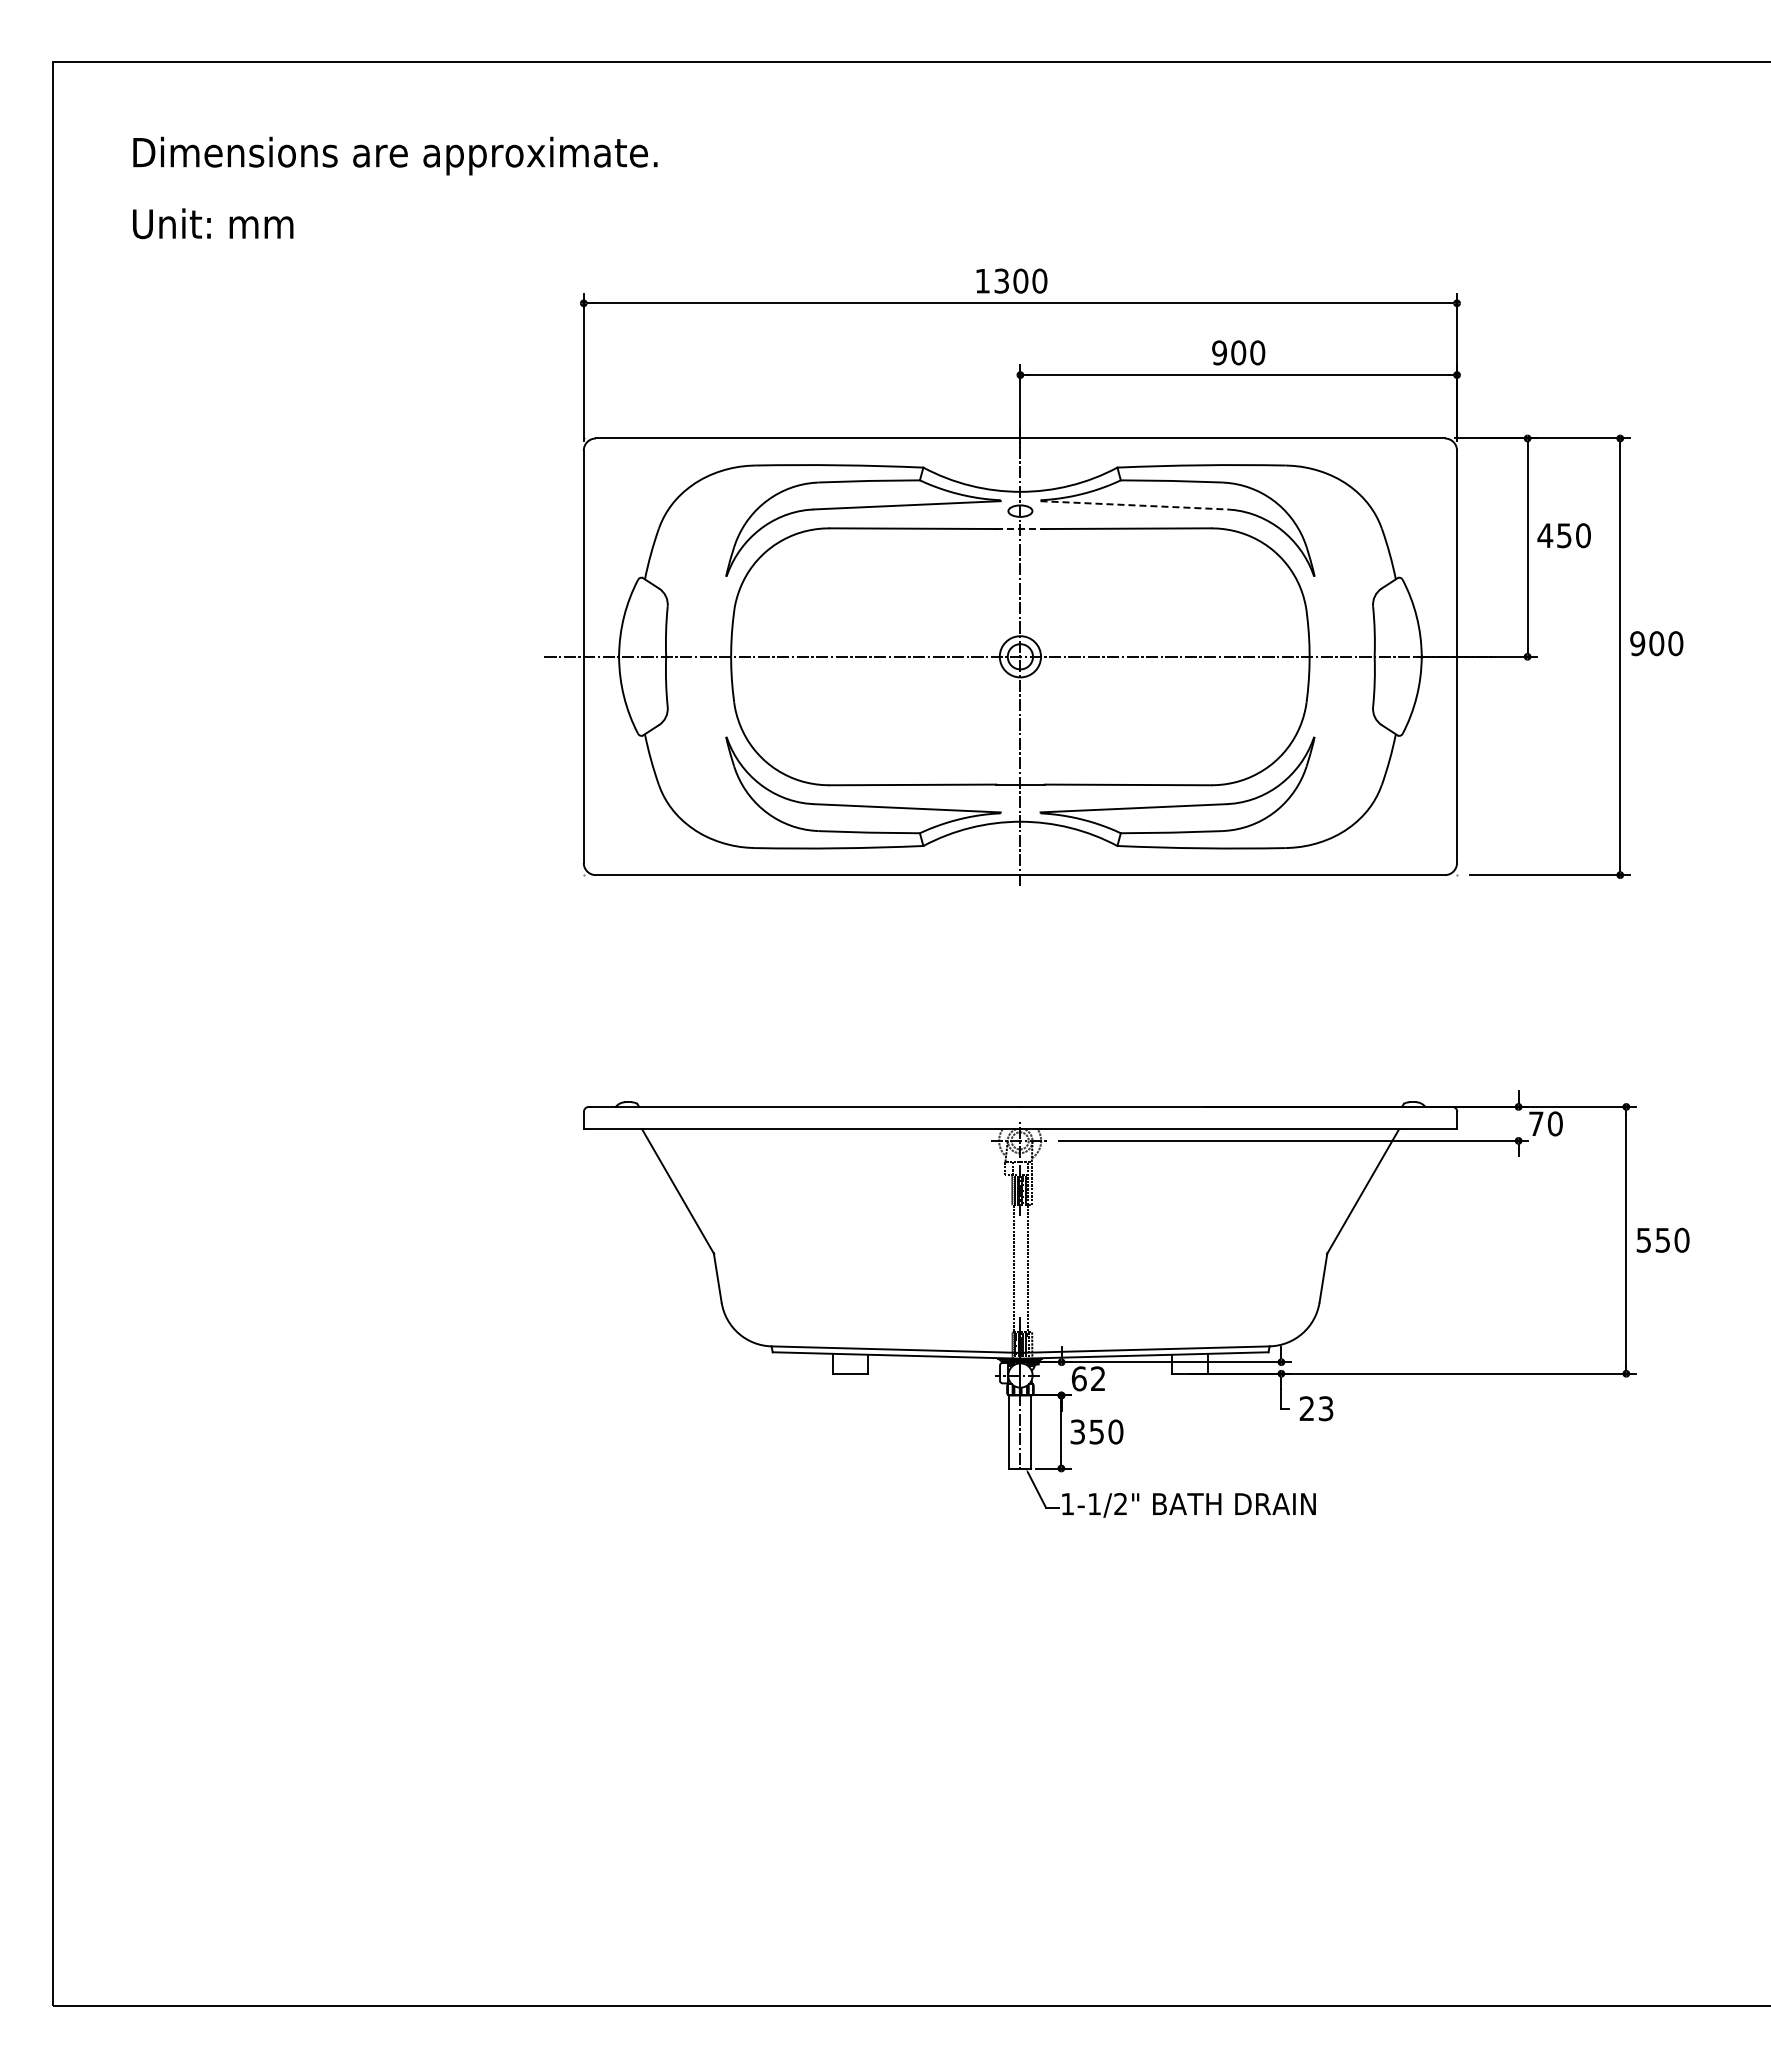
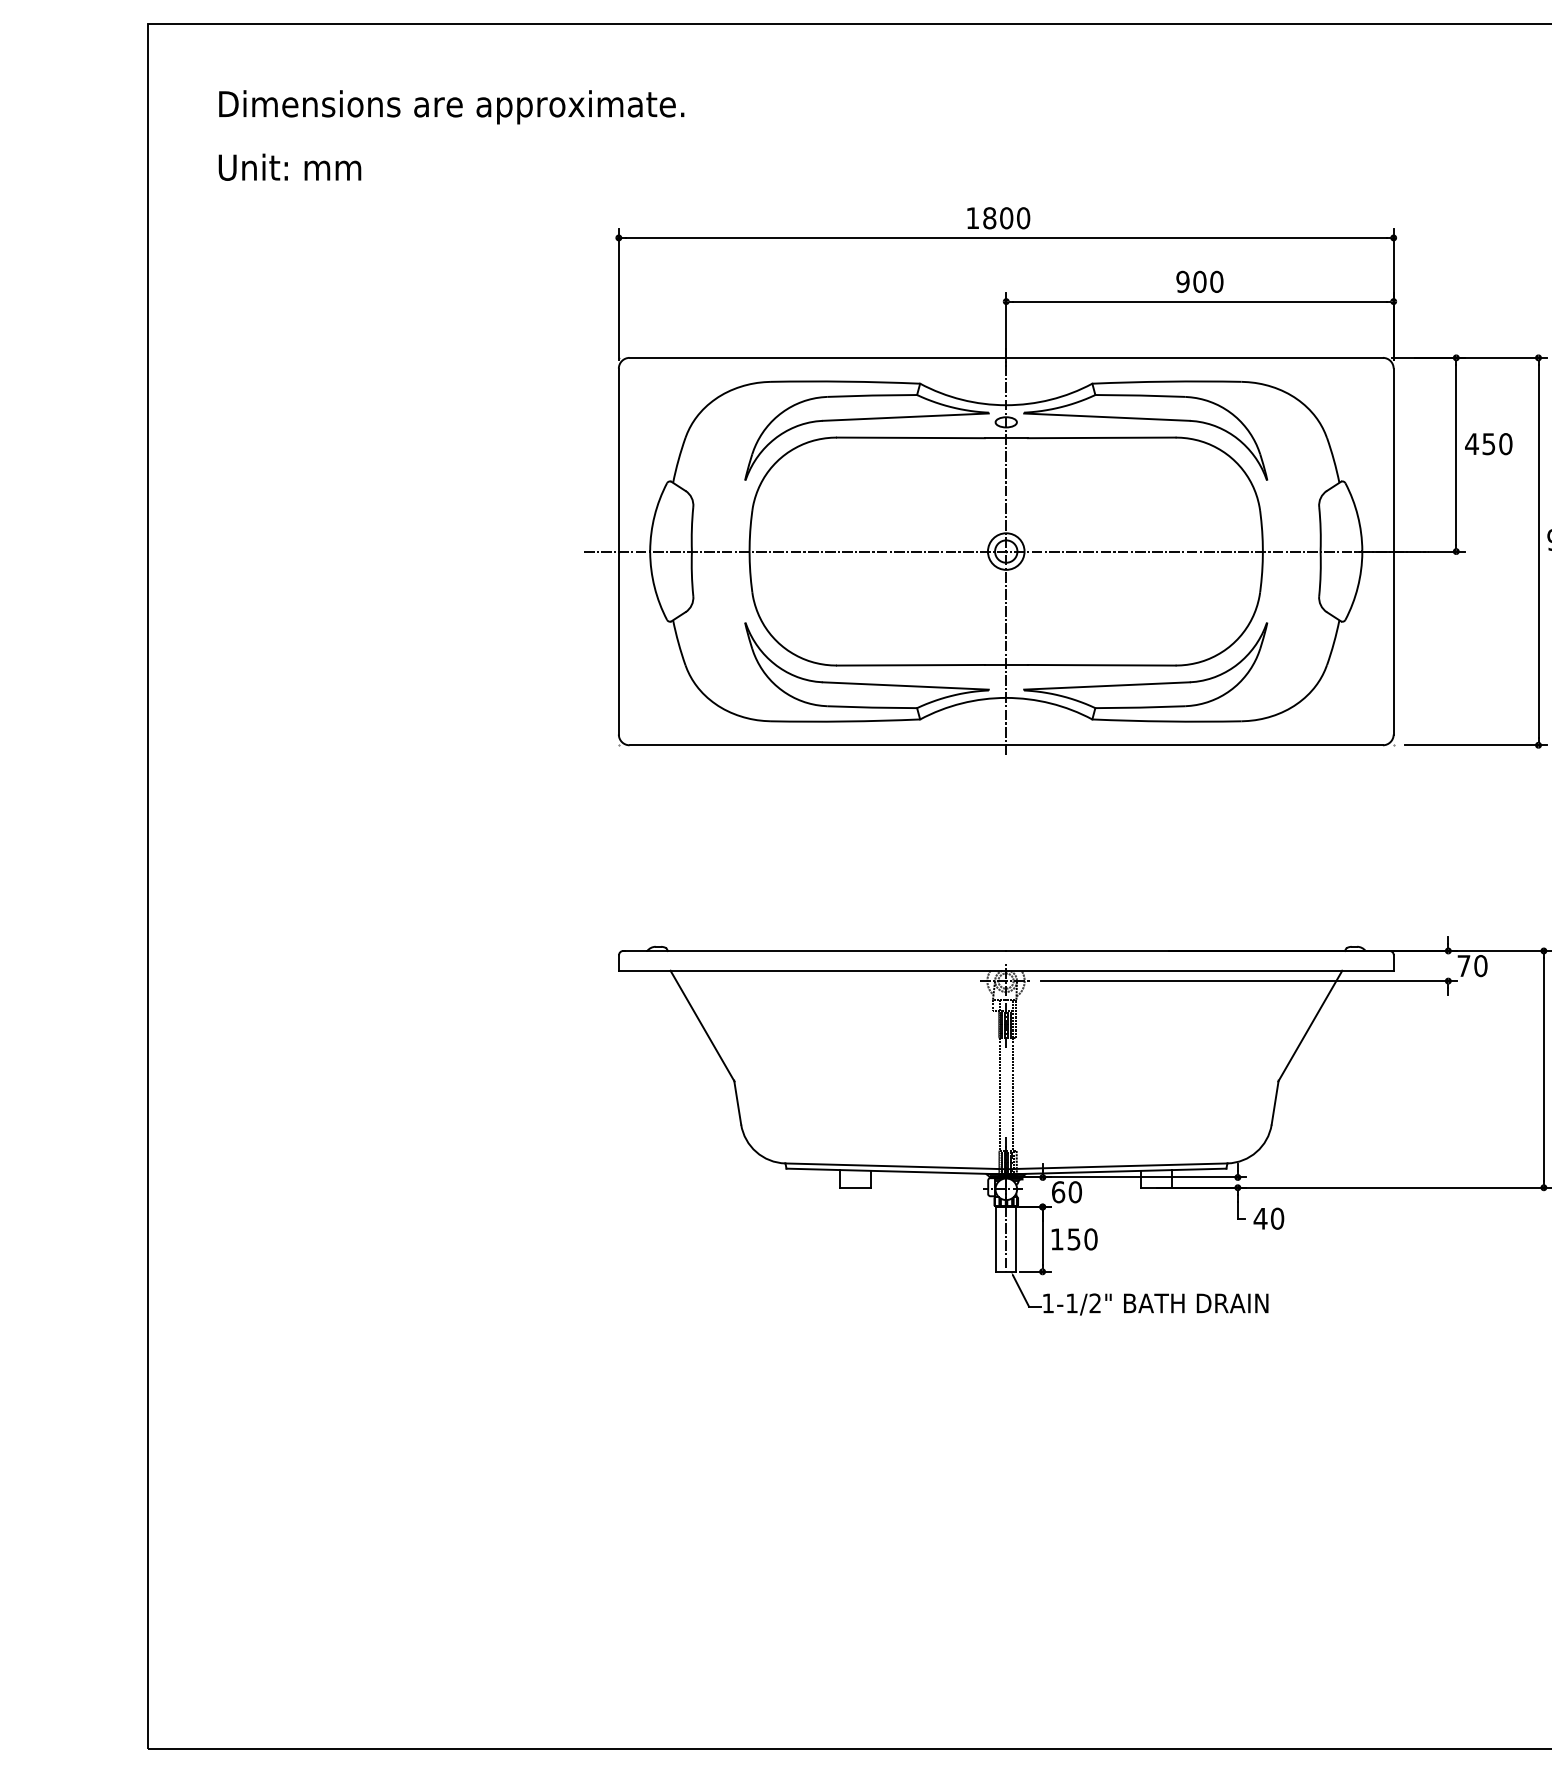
text: (1001, 280) -> (989, 217), 1300 -> 1800
line: (1134, 505) -> (1107, 417), dashed -> solid
line: (1021, 529) -> (1007, 438), dashed -> solid
text: (1097, 1378) -> (1074, 1191), 62 -> 60
text: (1316, 1408) -> (1268, 1218), 23 -> 40
text: (1077, 1431) -> (1056, 1238), 350 -> 150

